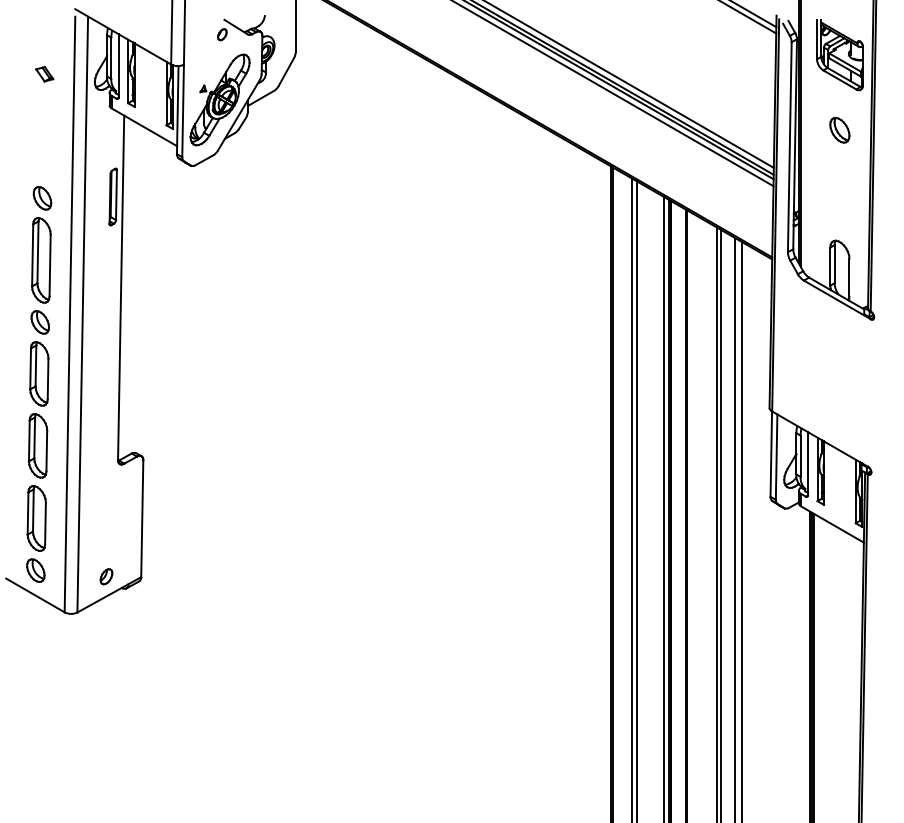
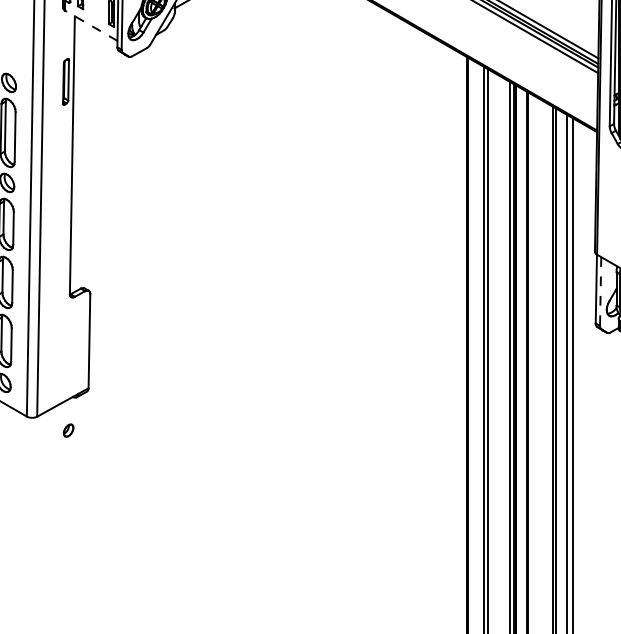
line: (144, 127) -> (91, 25), solid -> dashed
line: (776, 457) -> (600, 291), solid -> dashed
part: (106, 576) -> (68, 430), moved

